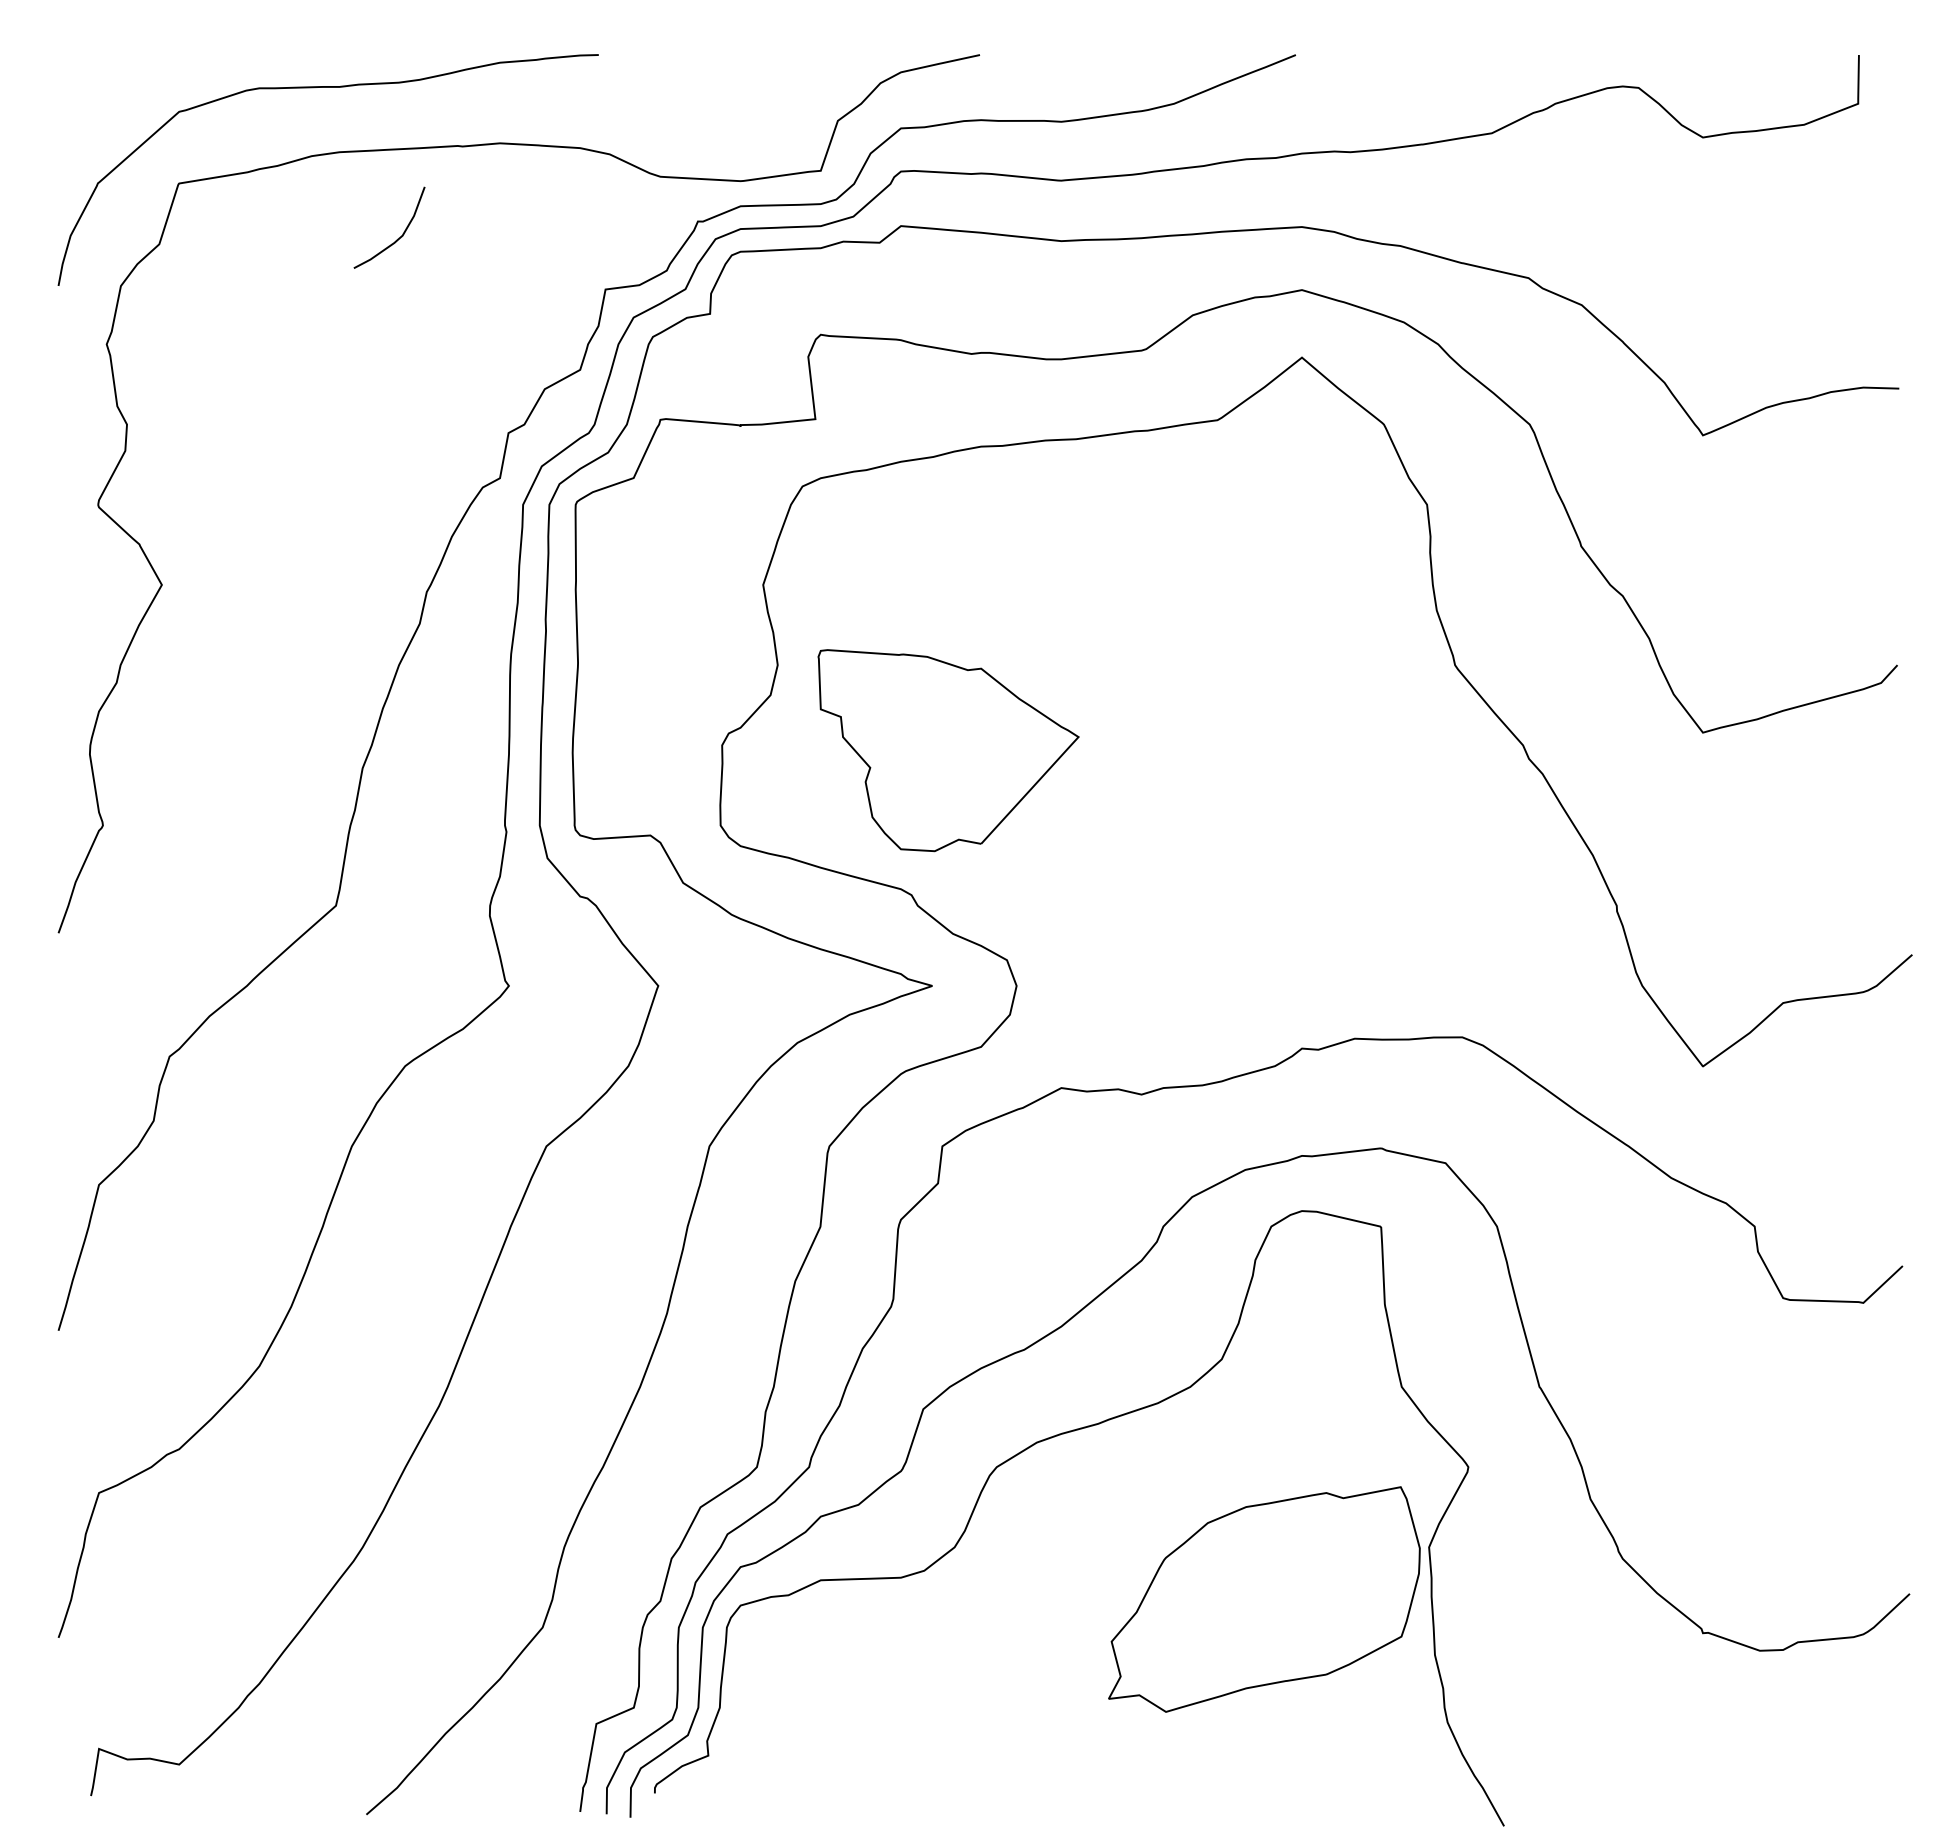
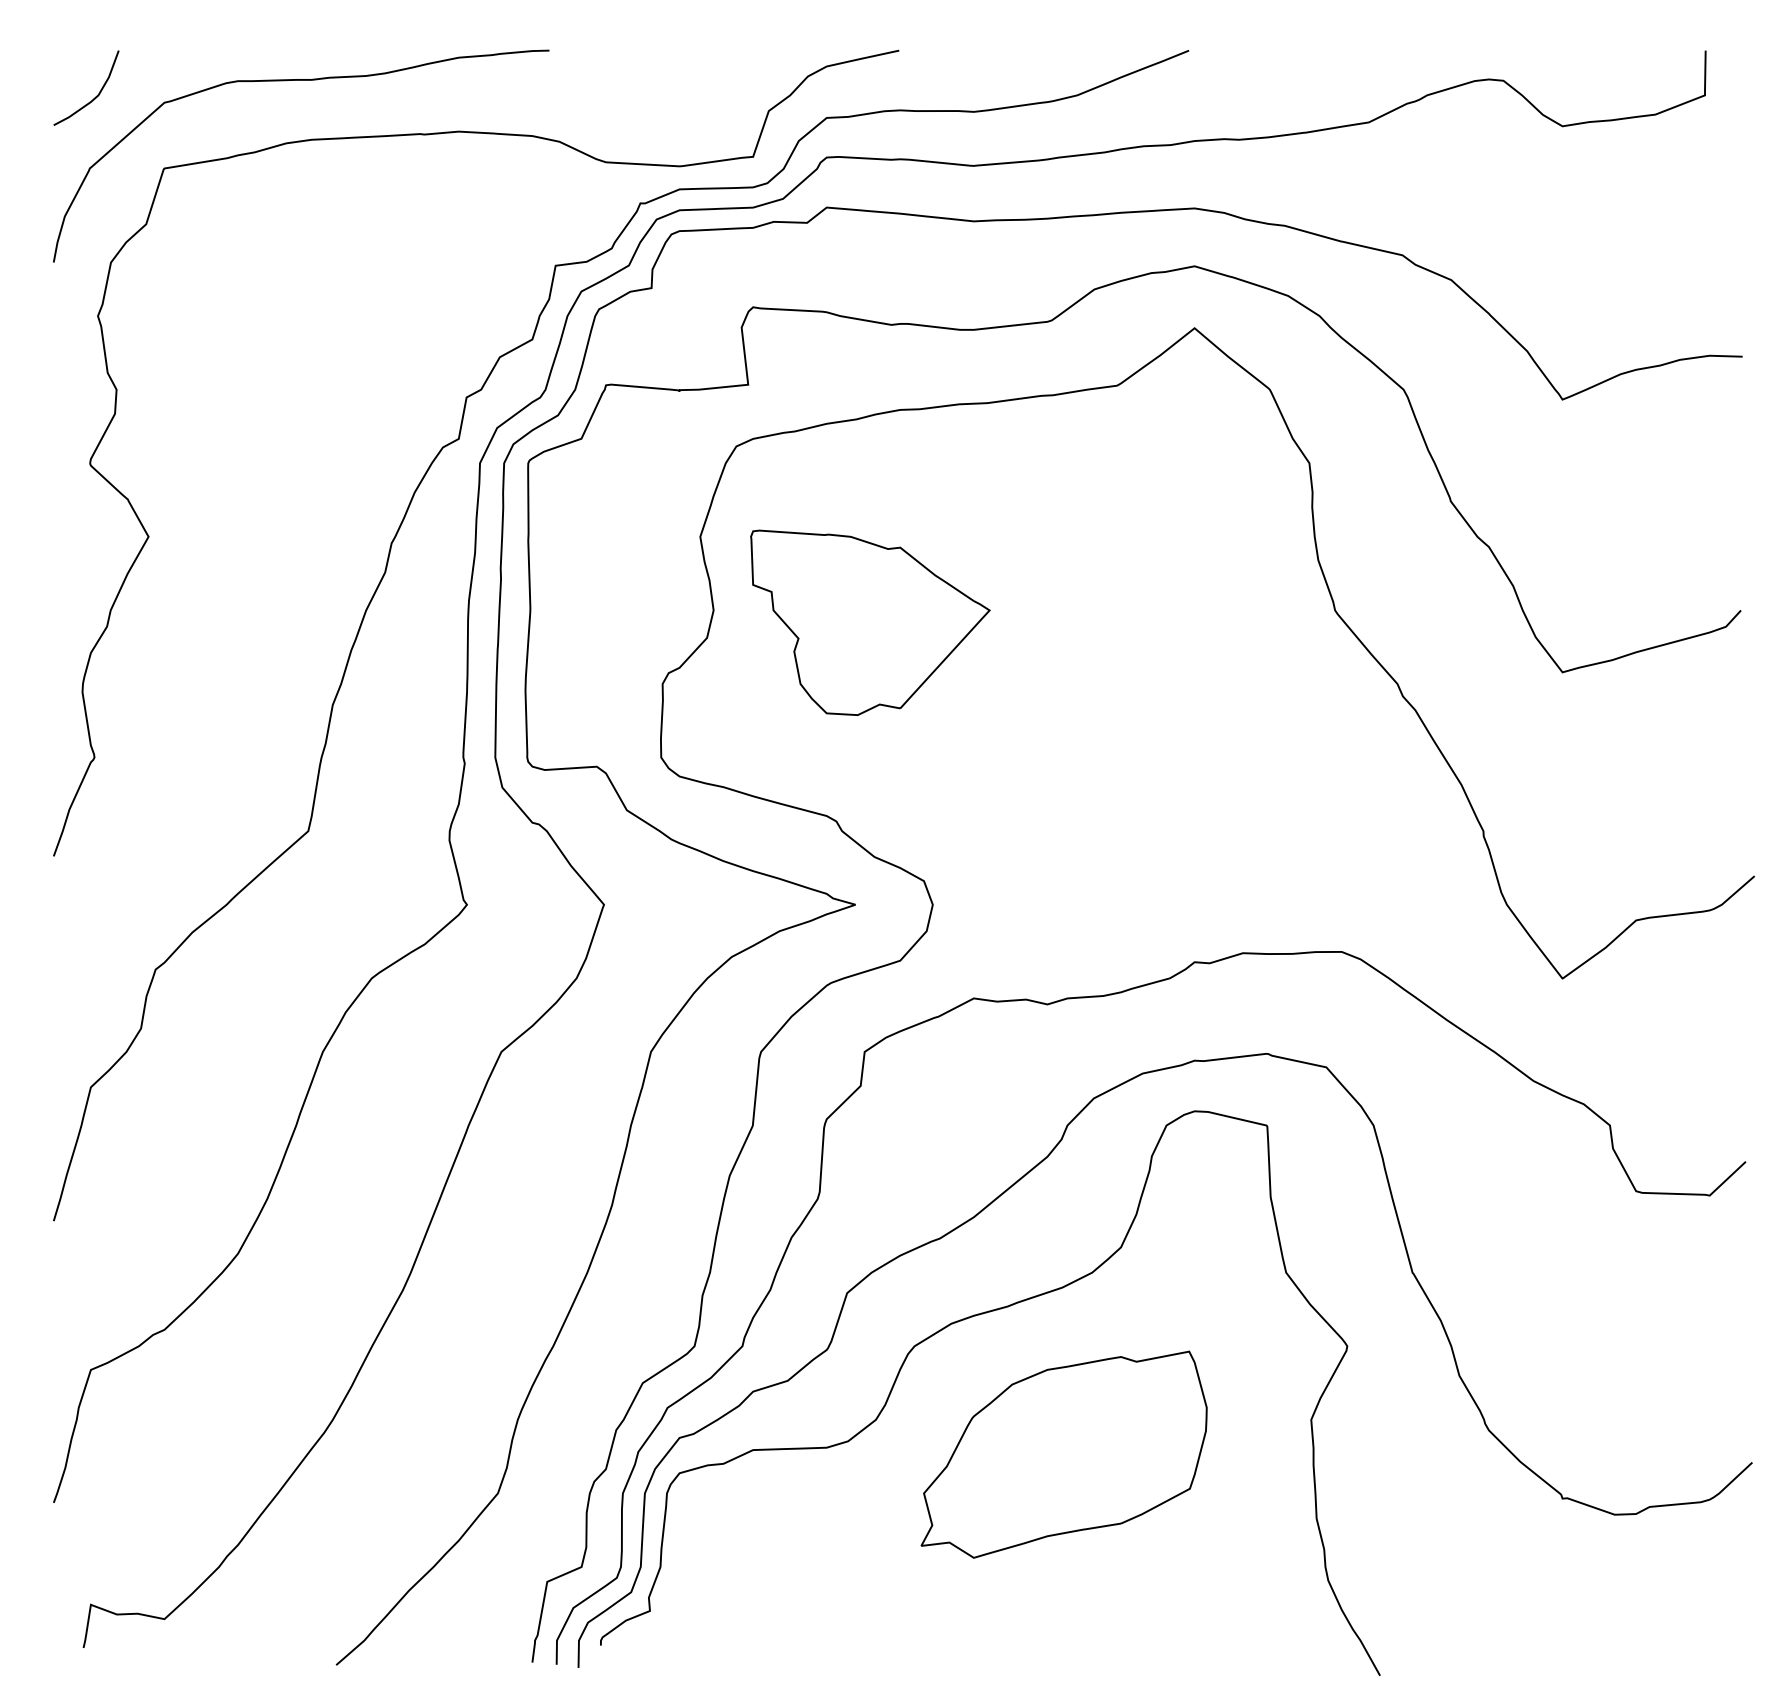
curve: (399, 236) -> (95, 96), moved
part: (948, 750) -> (870, 622), moved
part: (1263, 1599) -> (1063, 1454), moved

